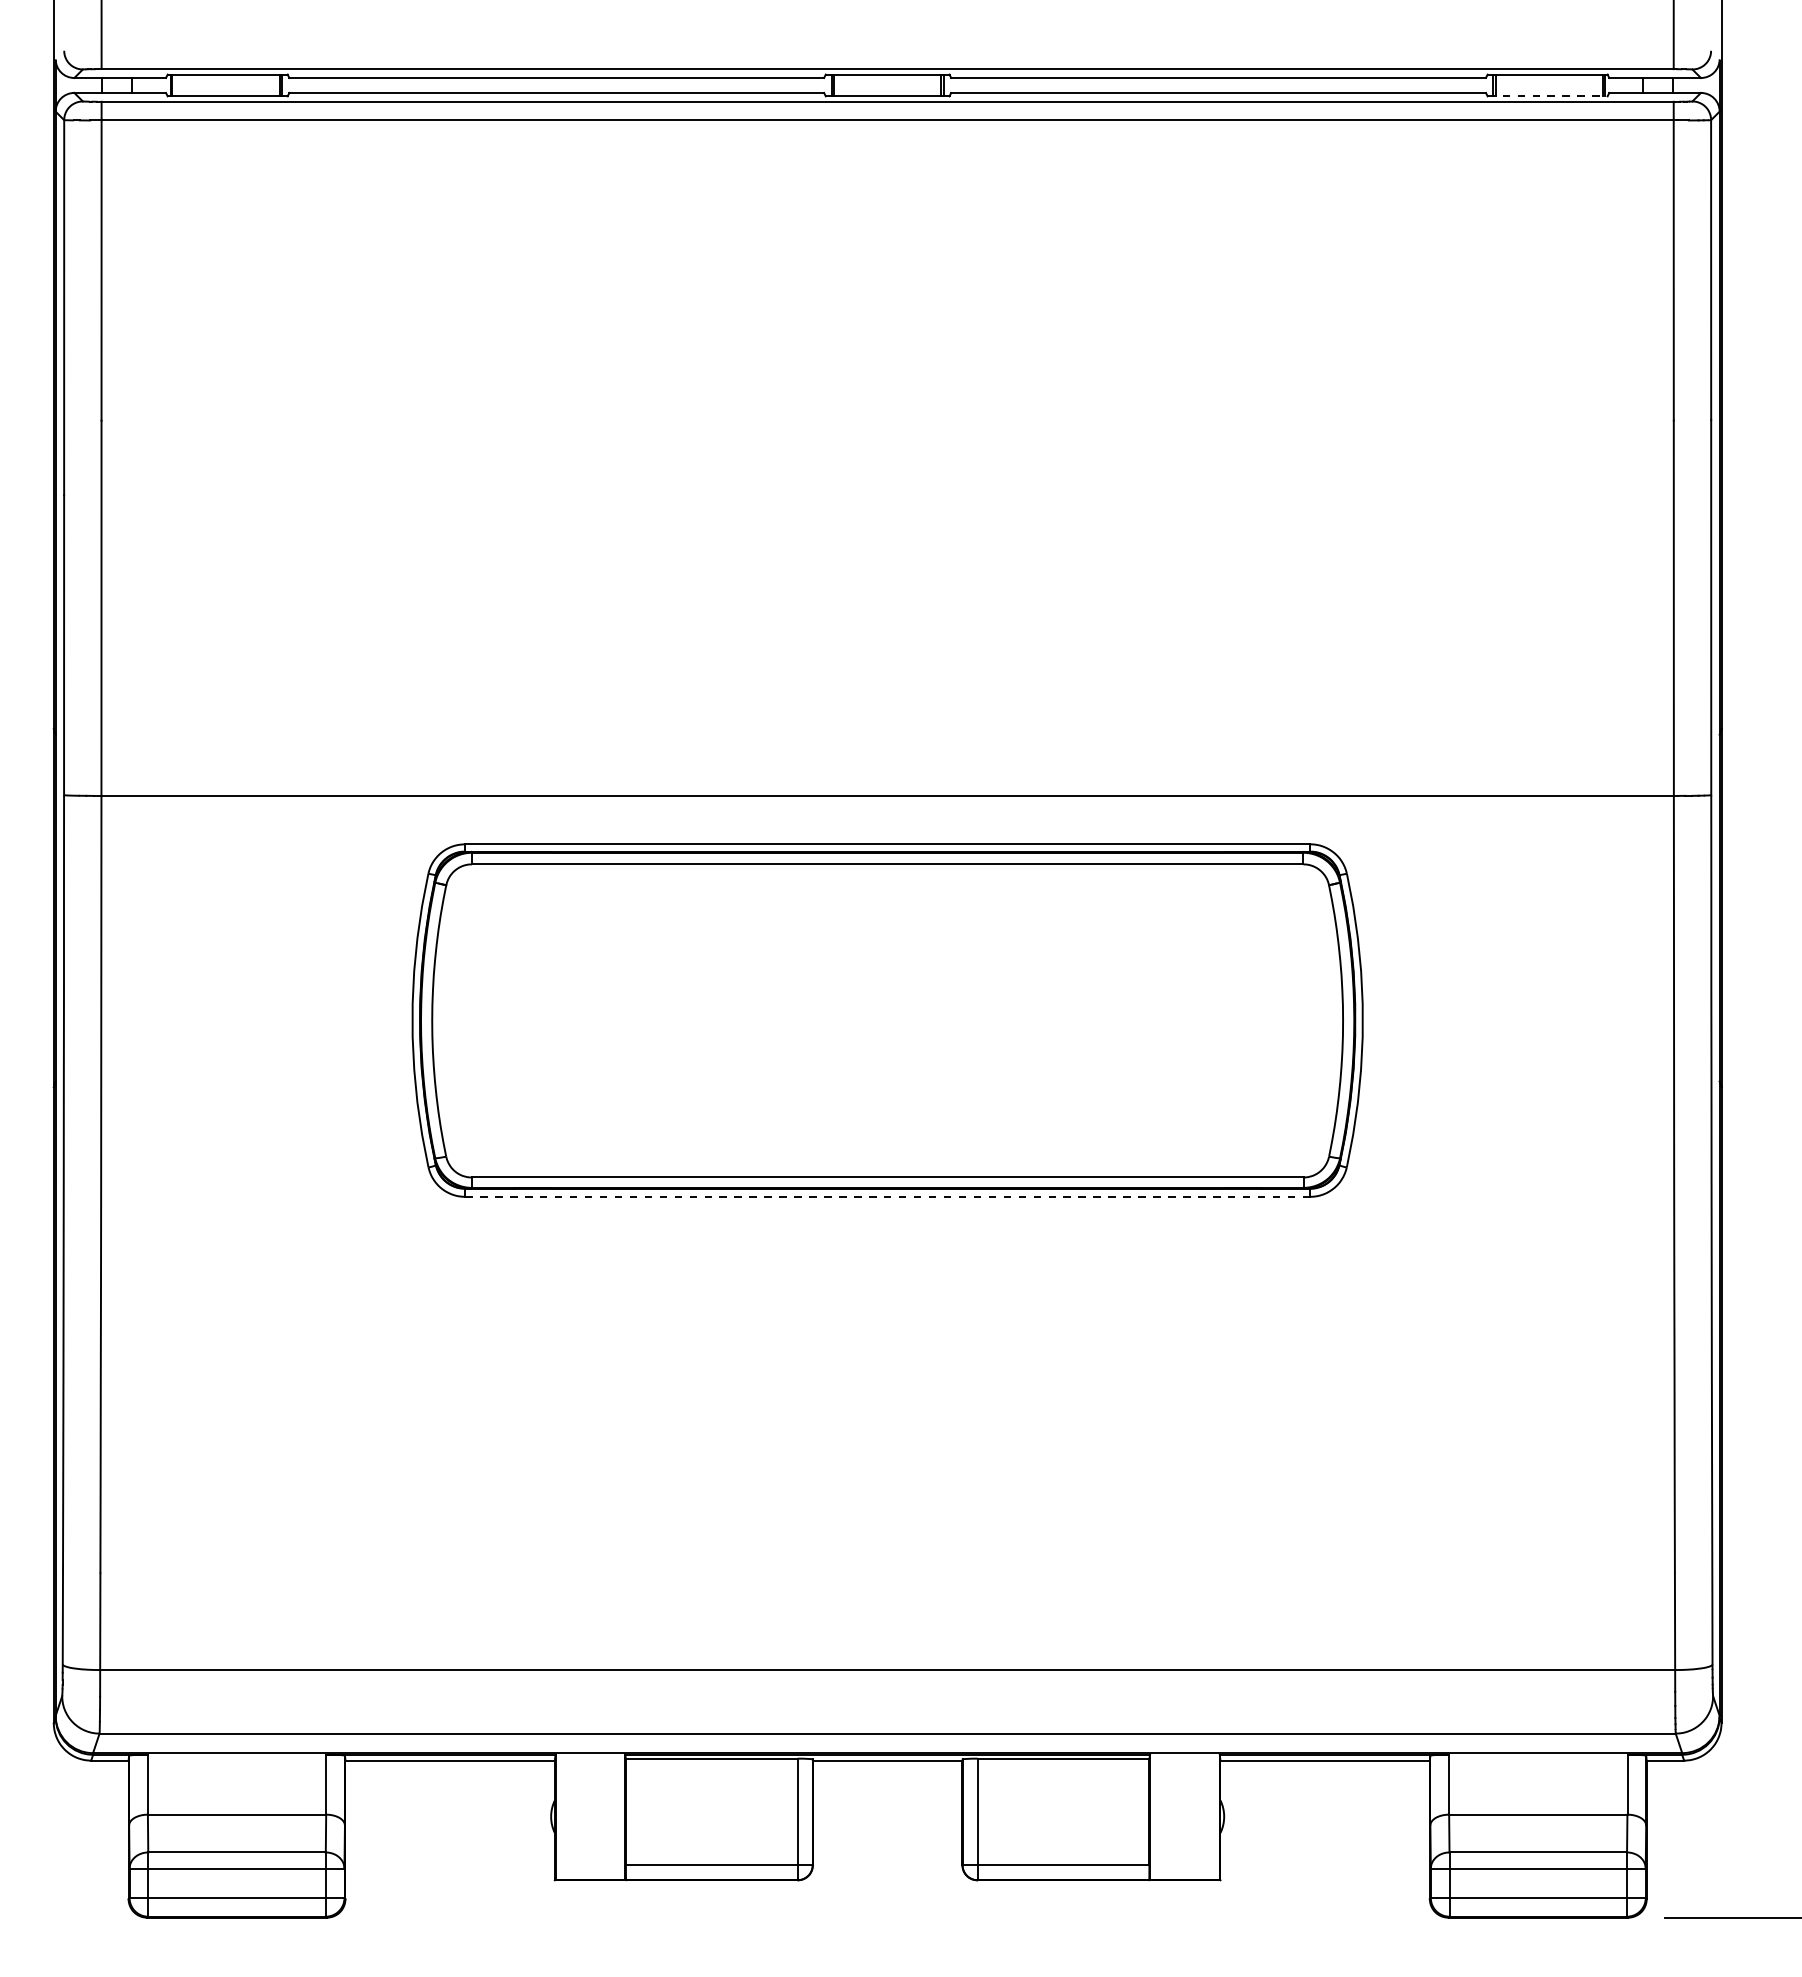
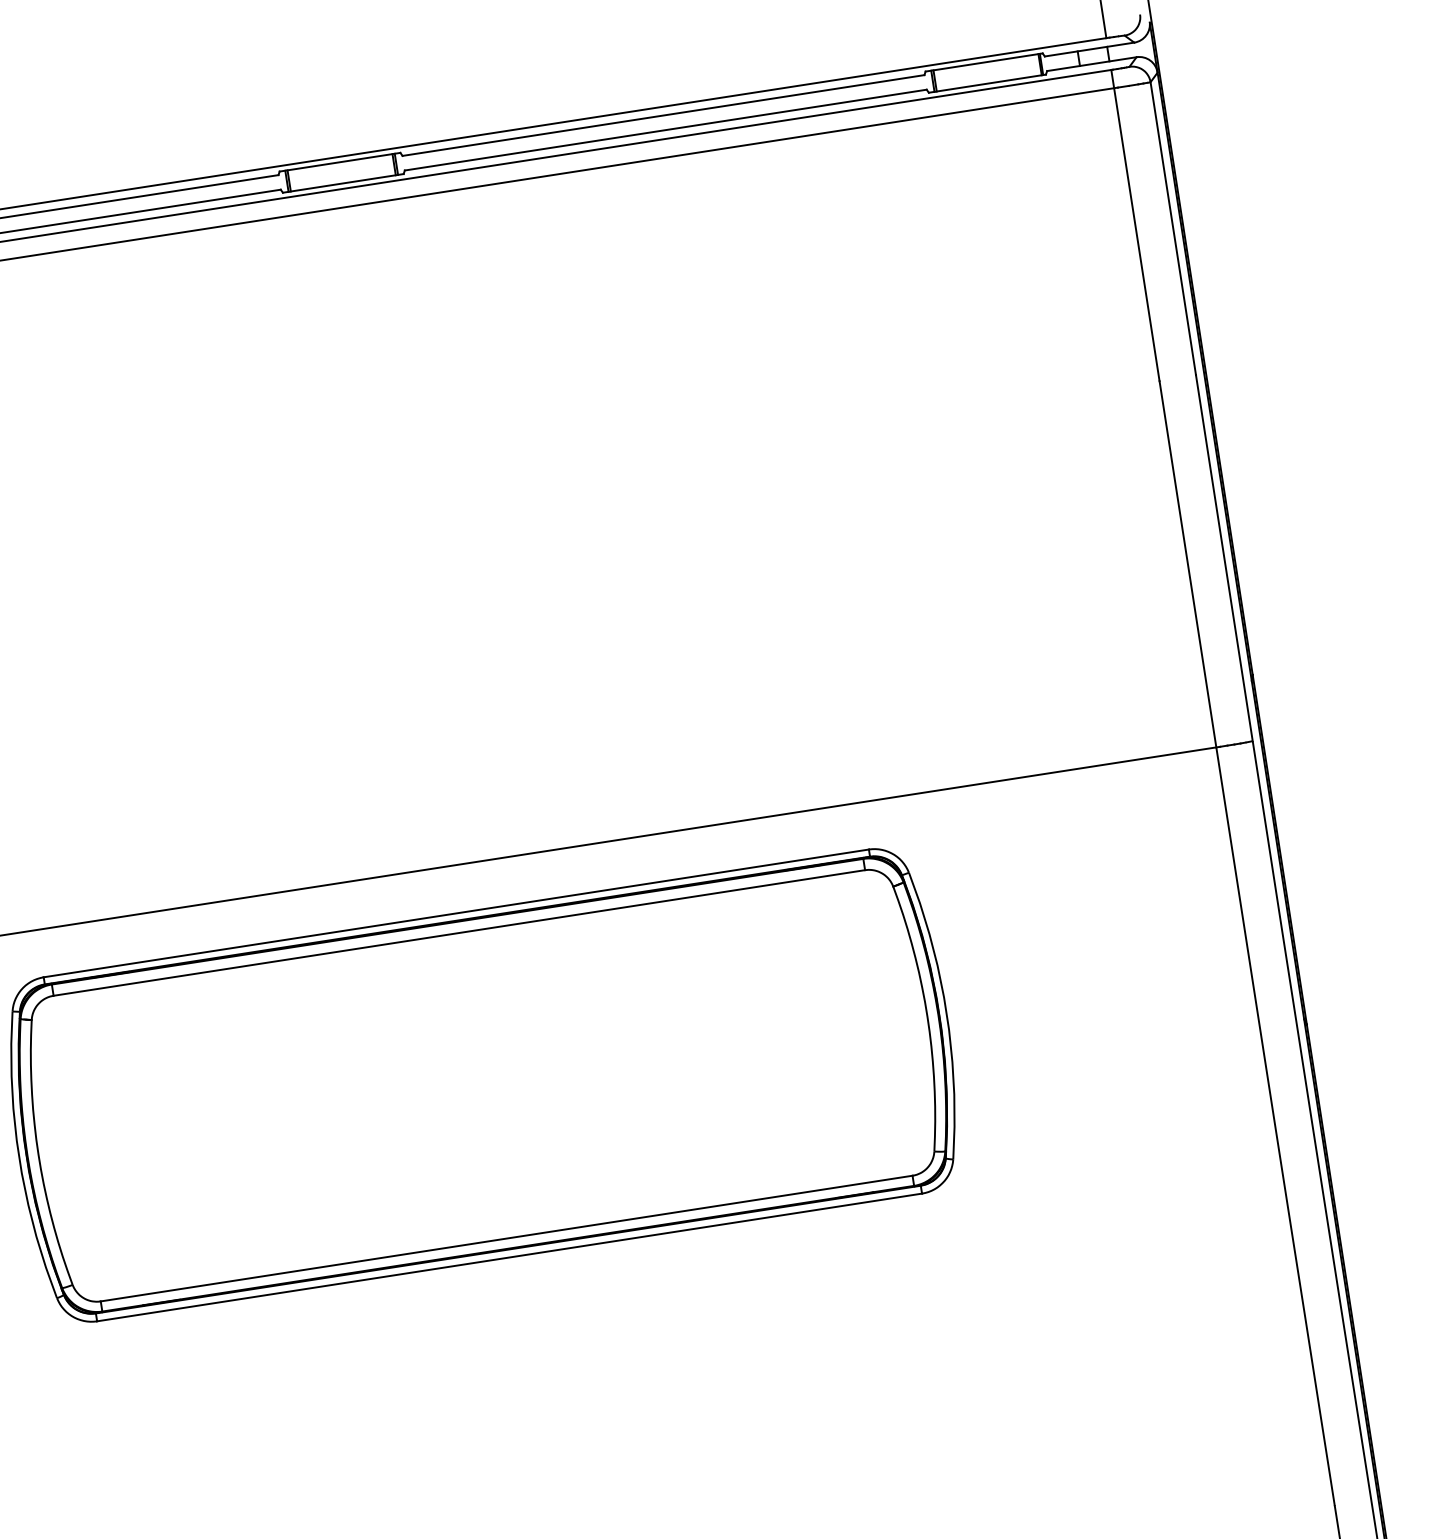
line: (1547, 96) -> (987, 83), dashed -> solid
line: (887, 1196) -> (509, 1257), dashed -> solid

